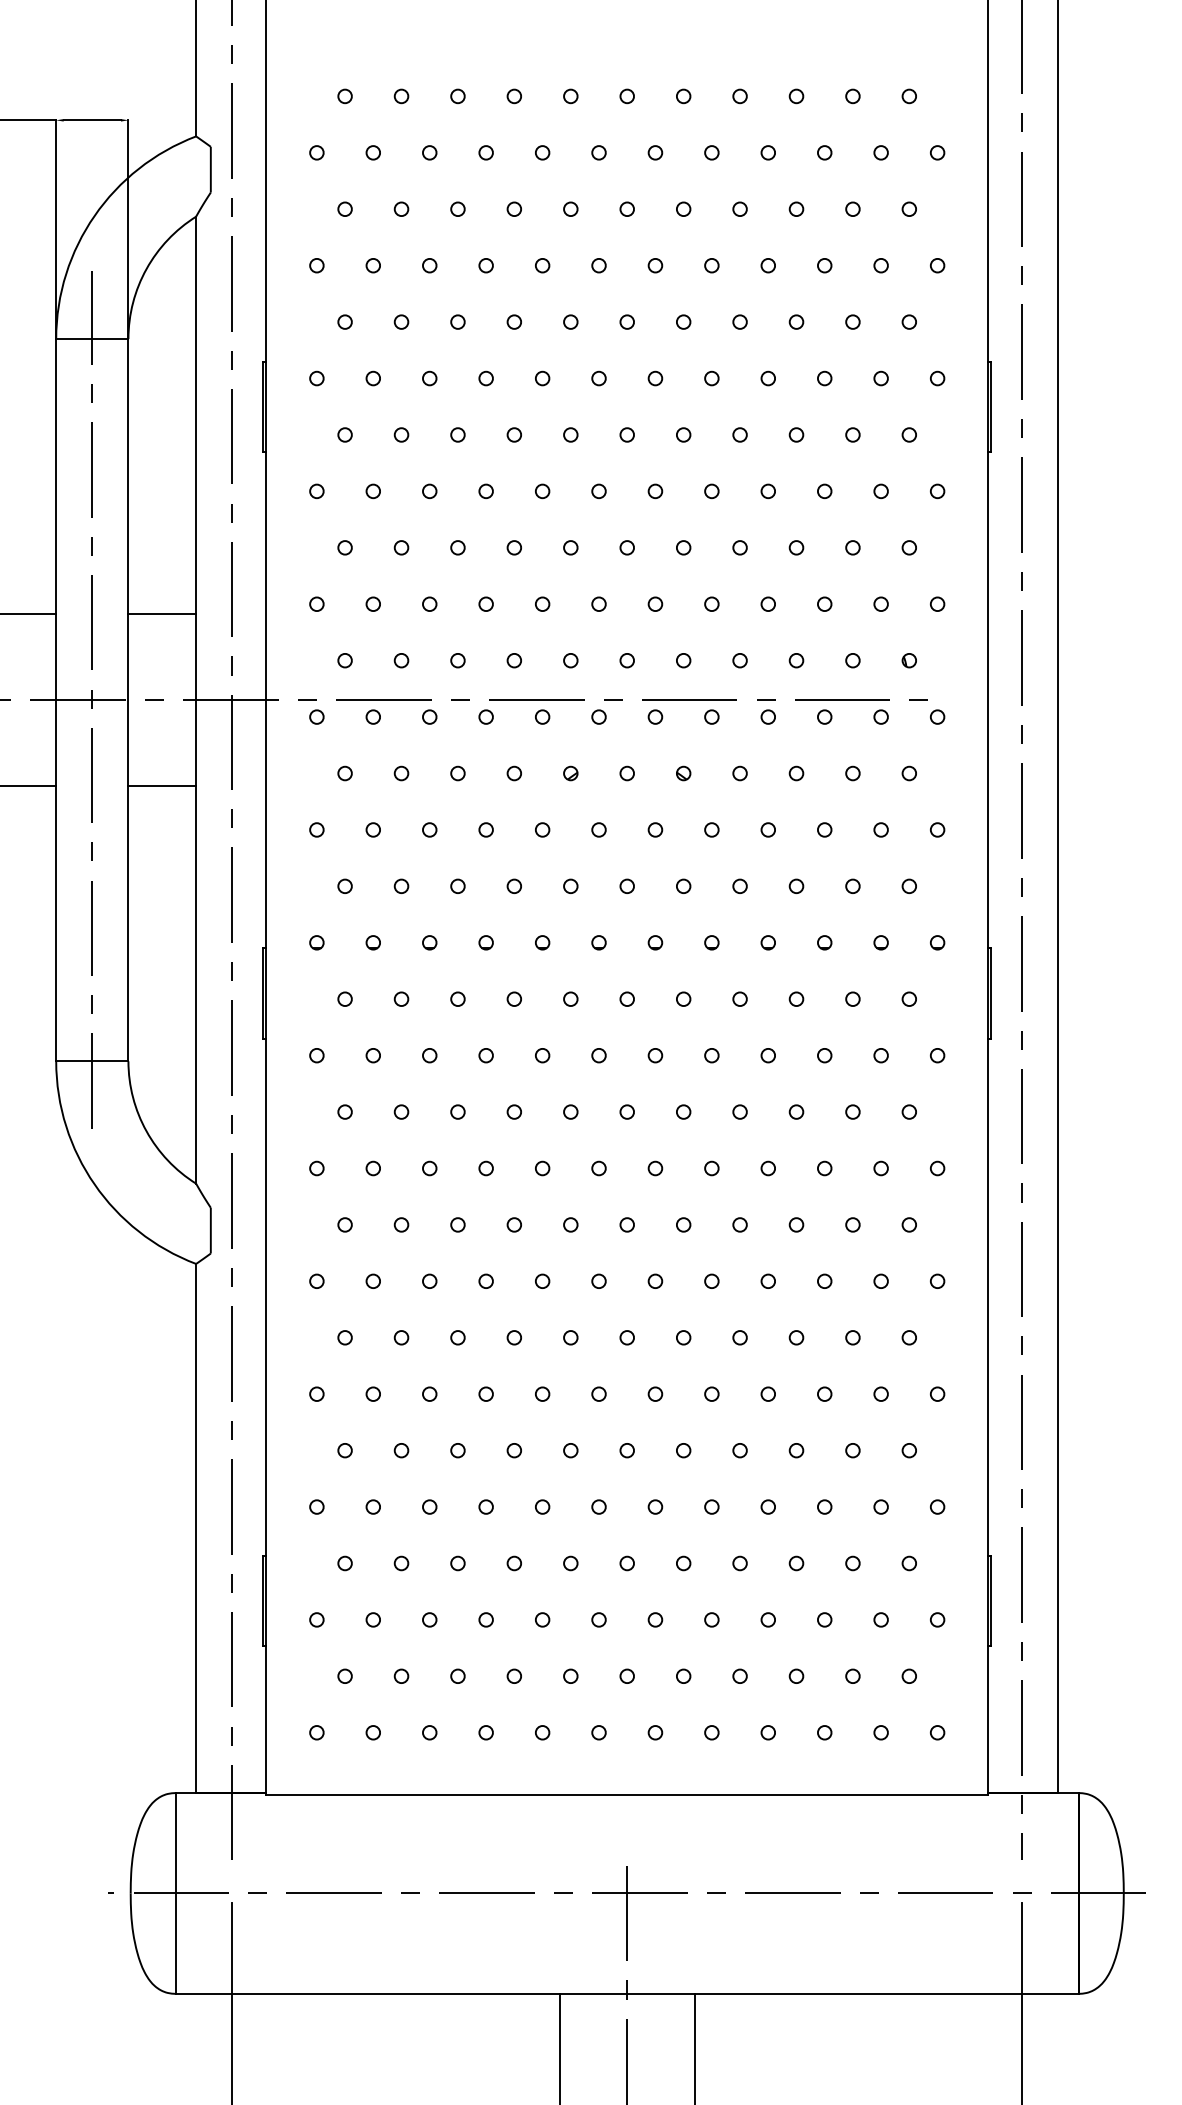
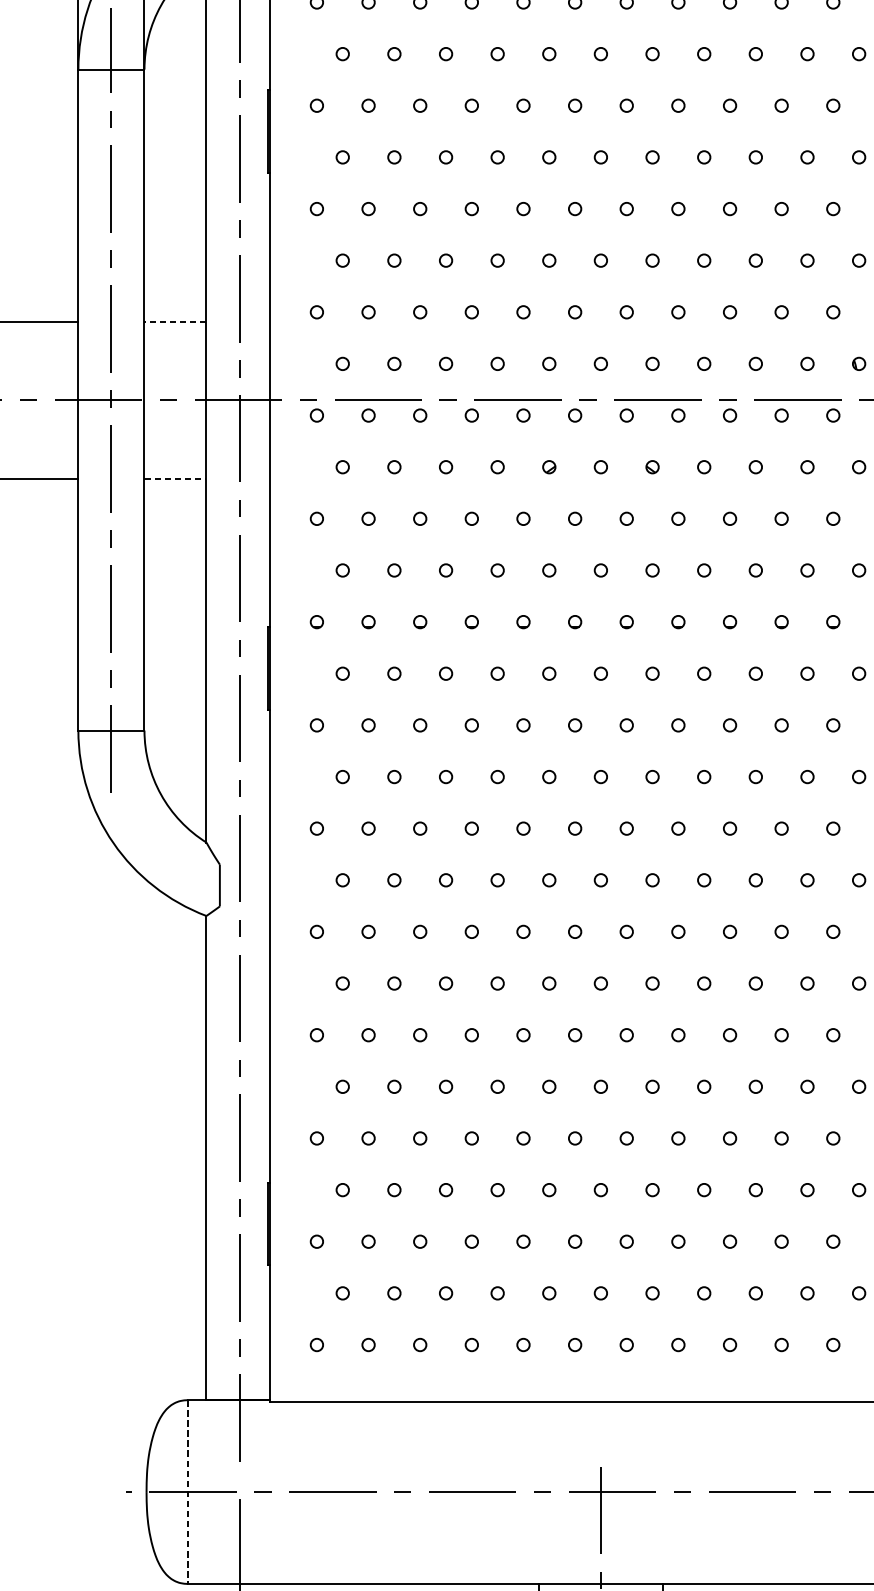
line: (162, 614) -> (175, 321), solid -> dashed
line: (162, 785) -> (175, 478), solid -> dashed
line: (175, 1893) -> (187, 1492), solid -> dashed

